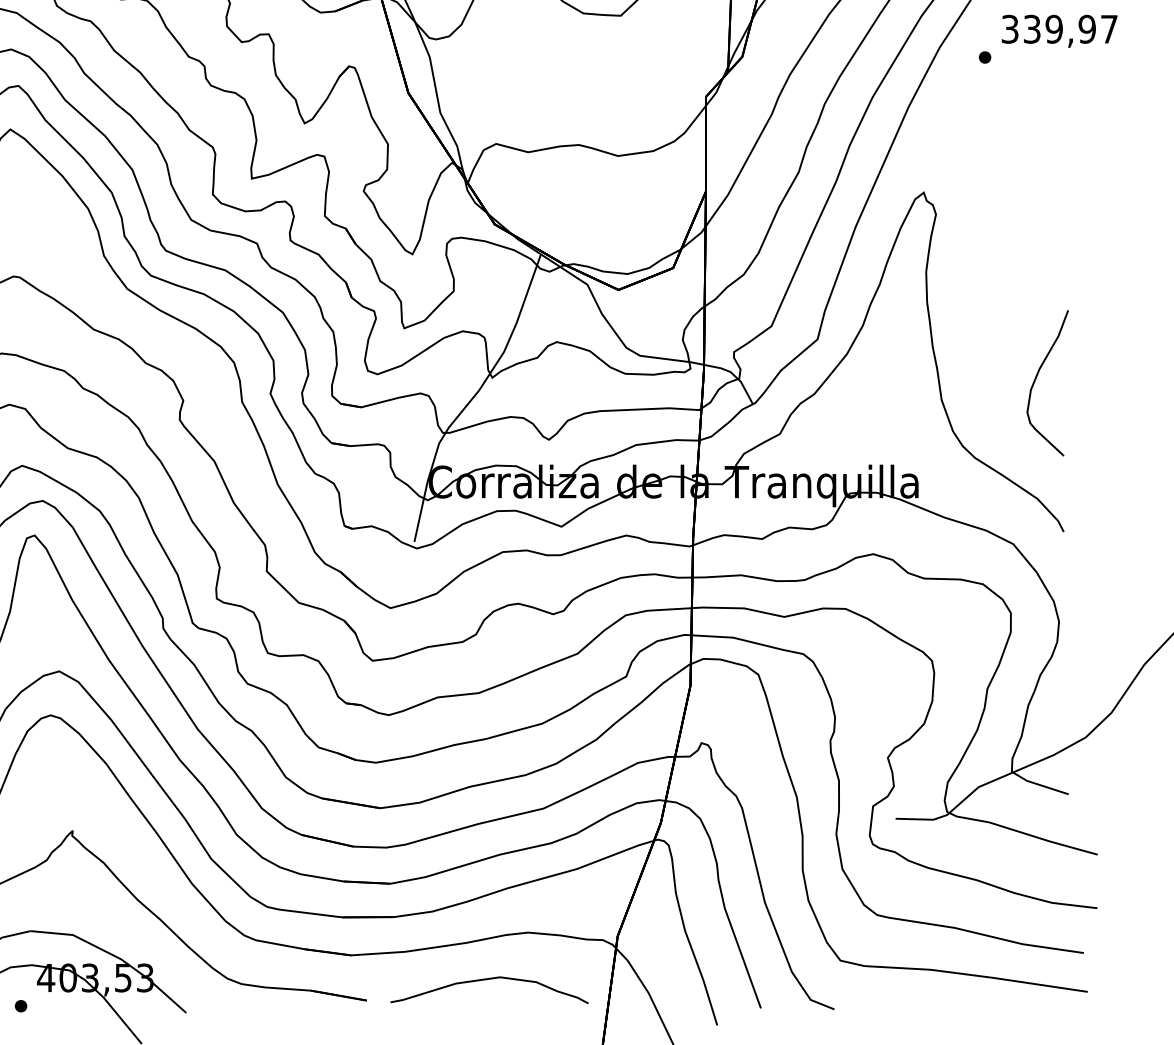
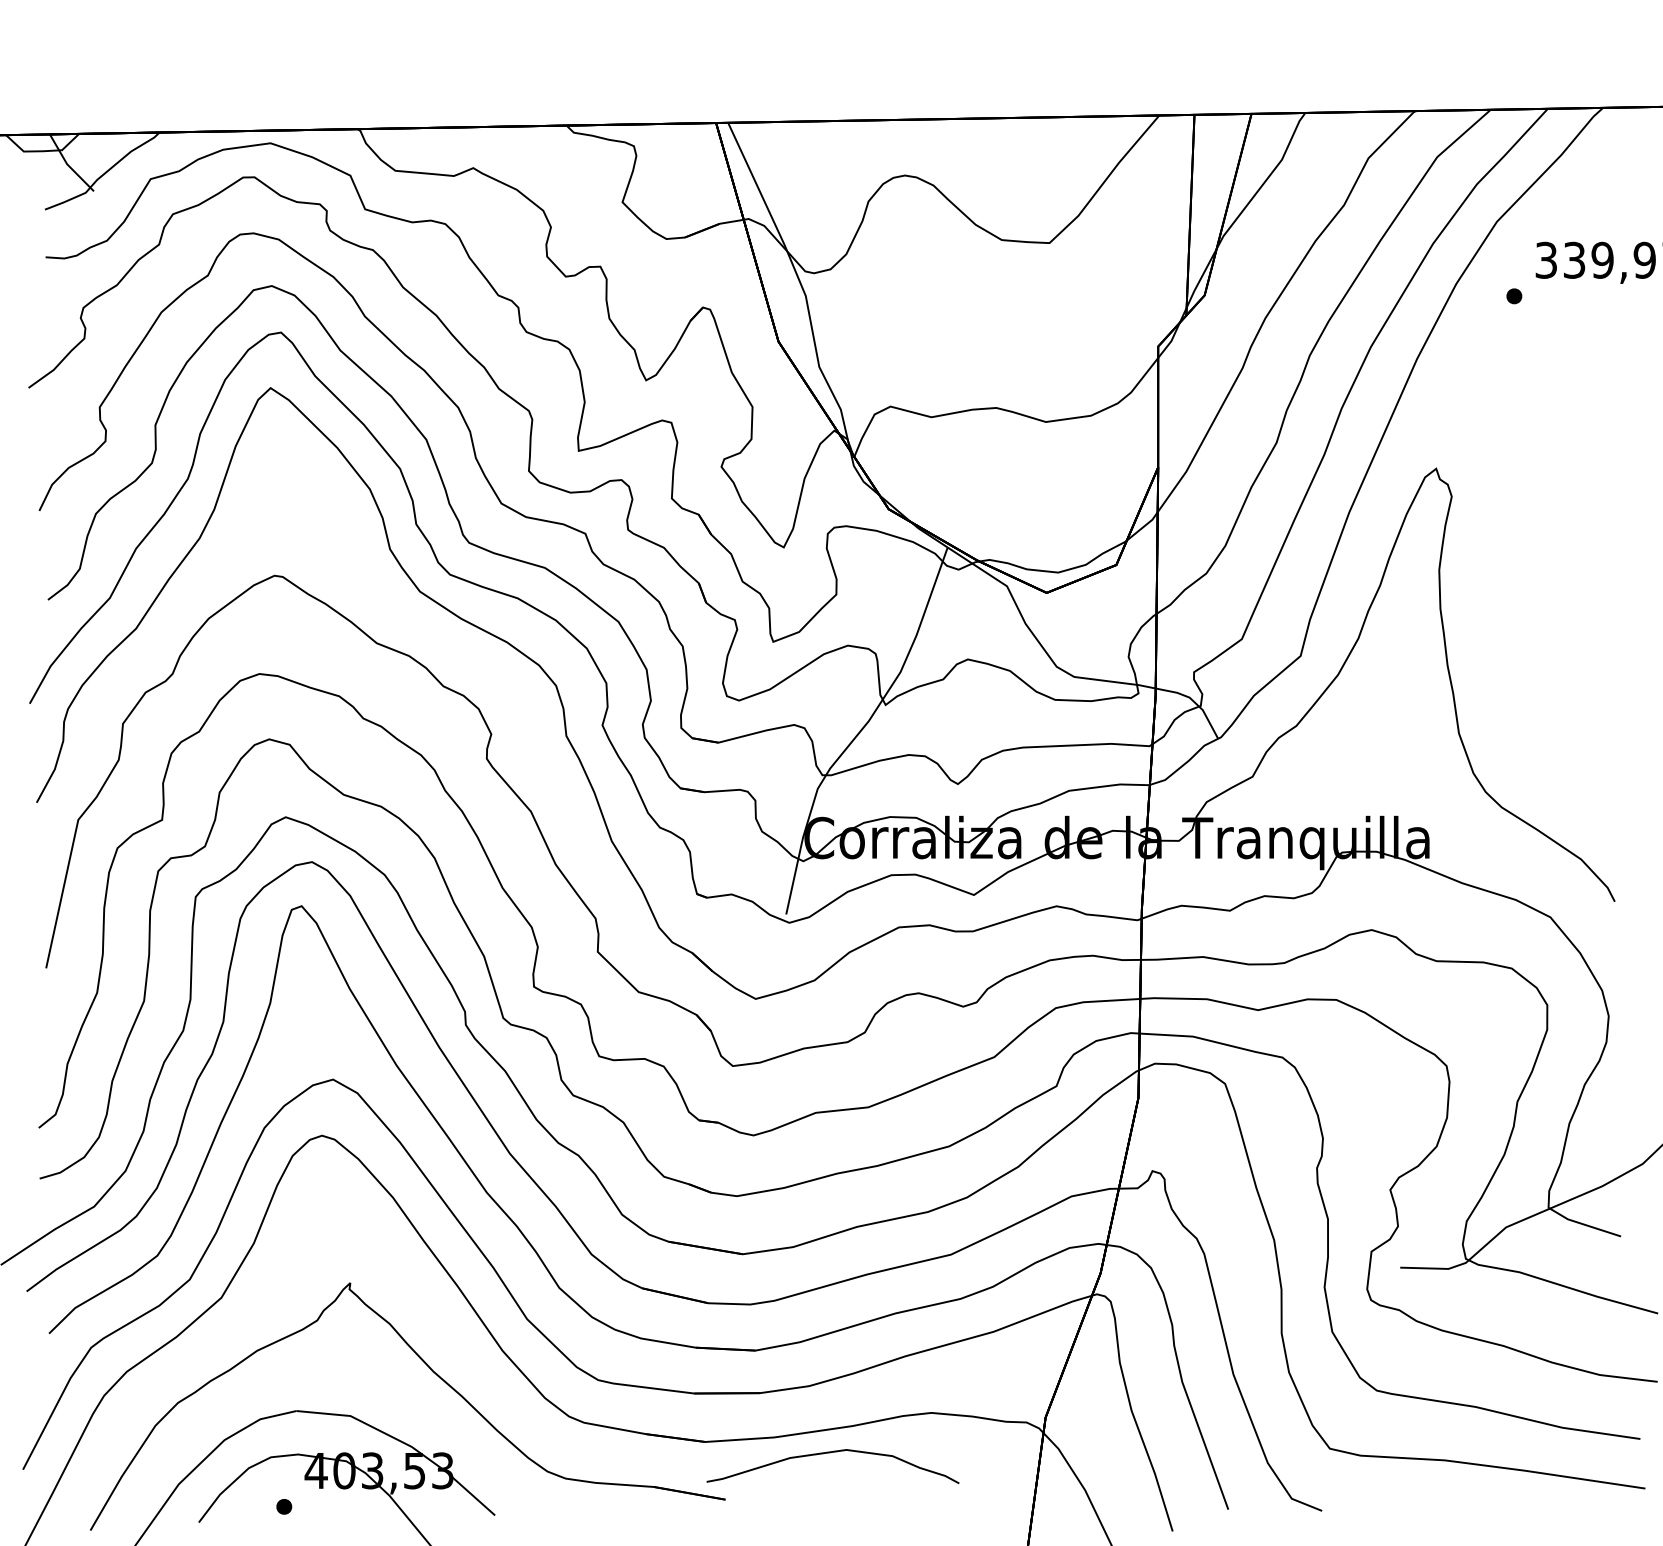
curve: (1036, 378) -> (1580, 705), removed
curve: (487, 980) -> (830, 1453), moved

